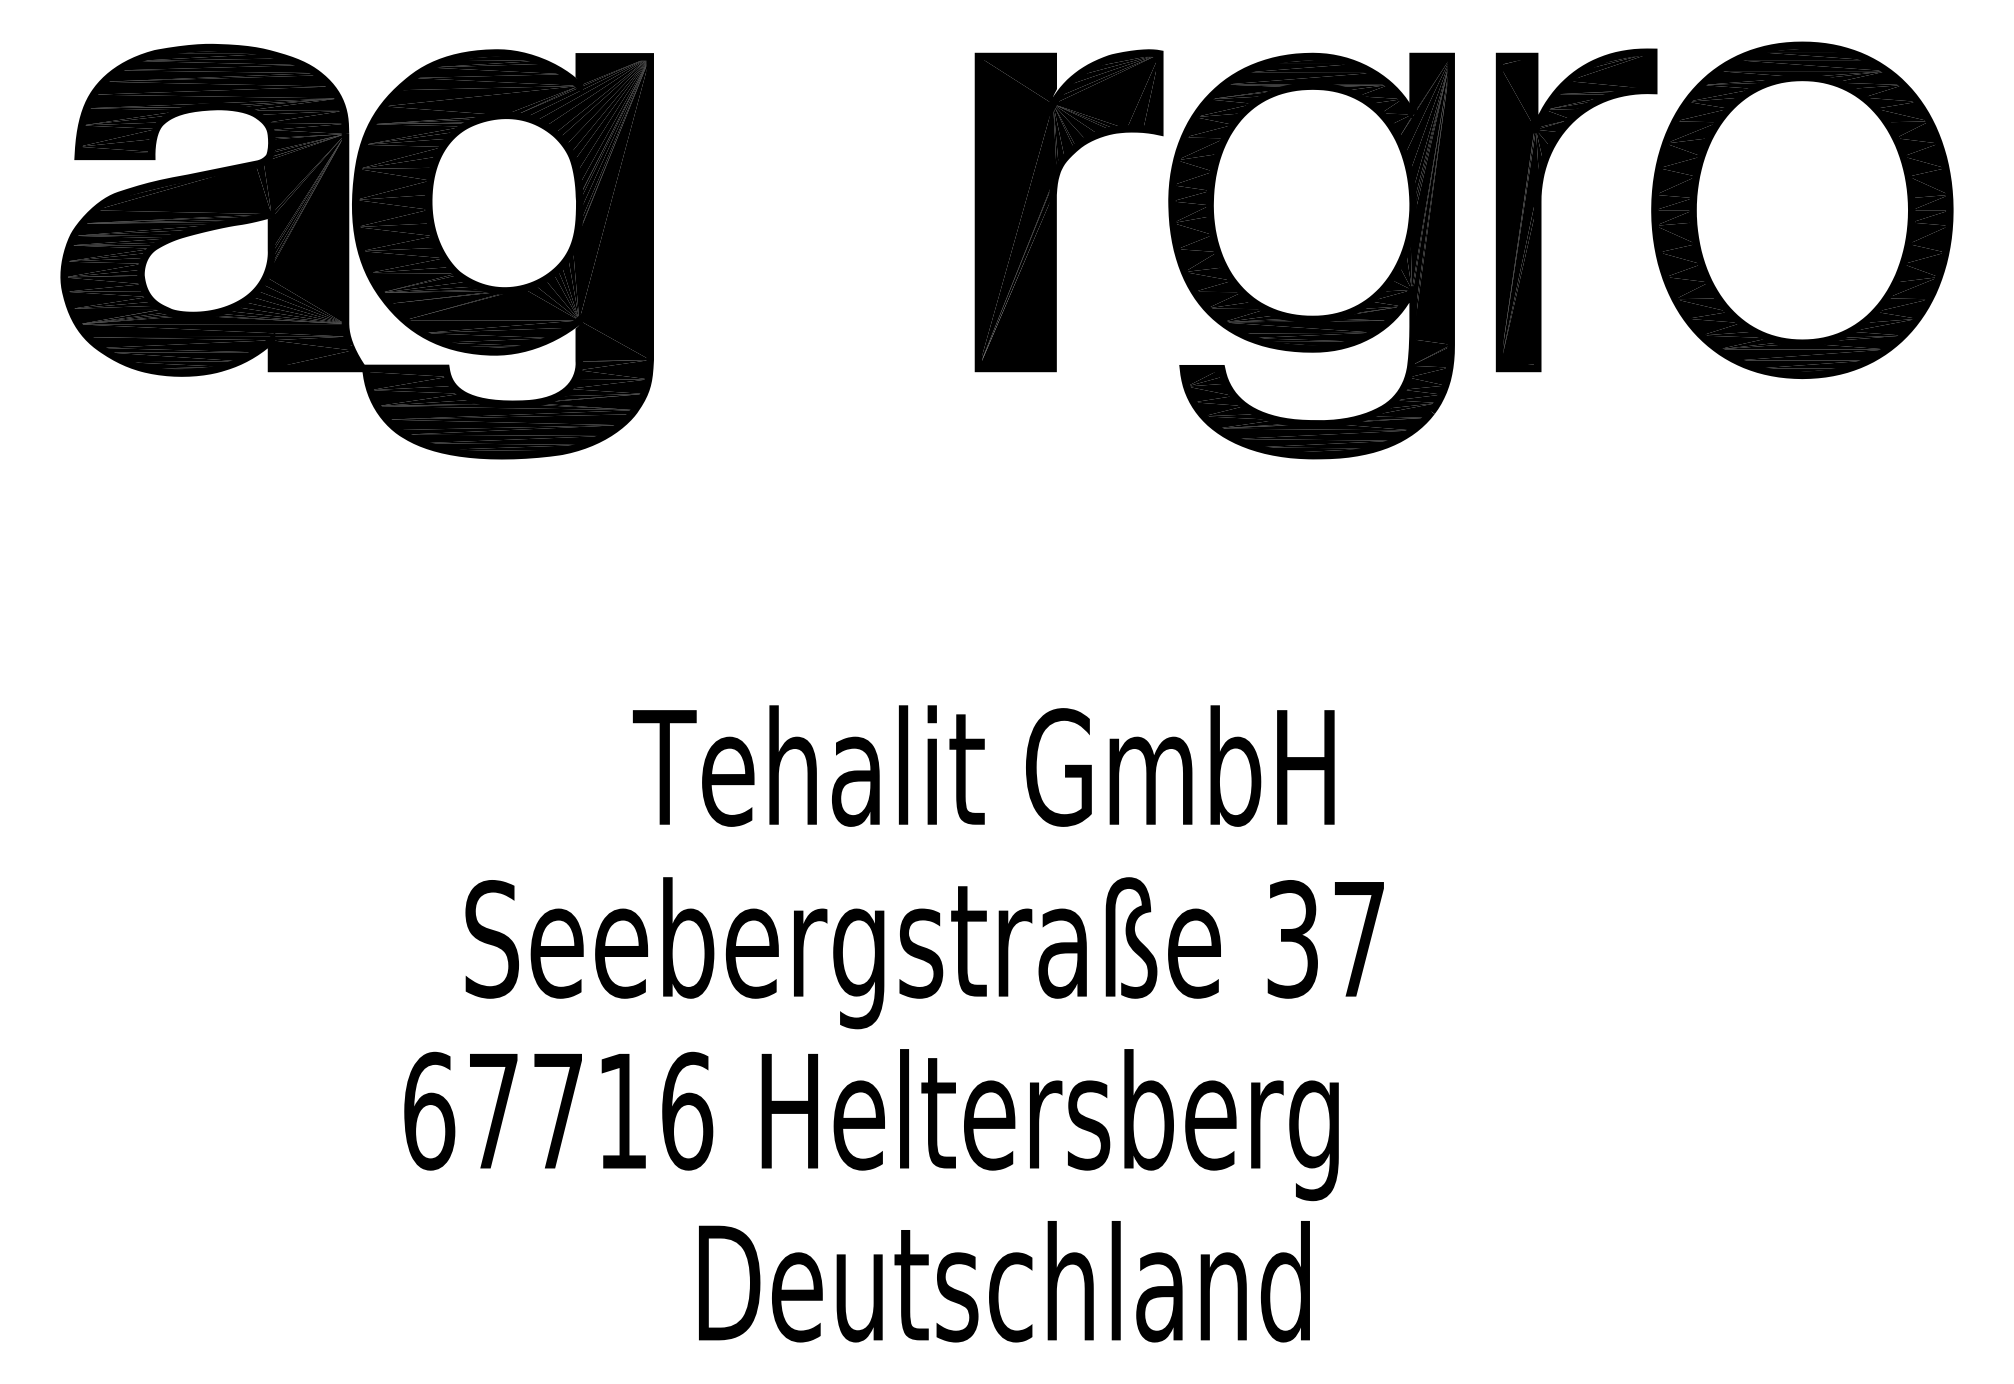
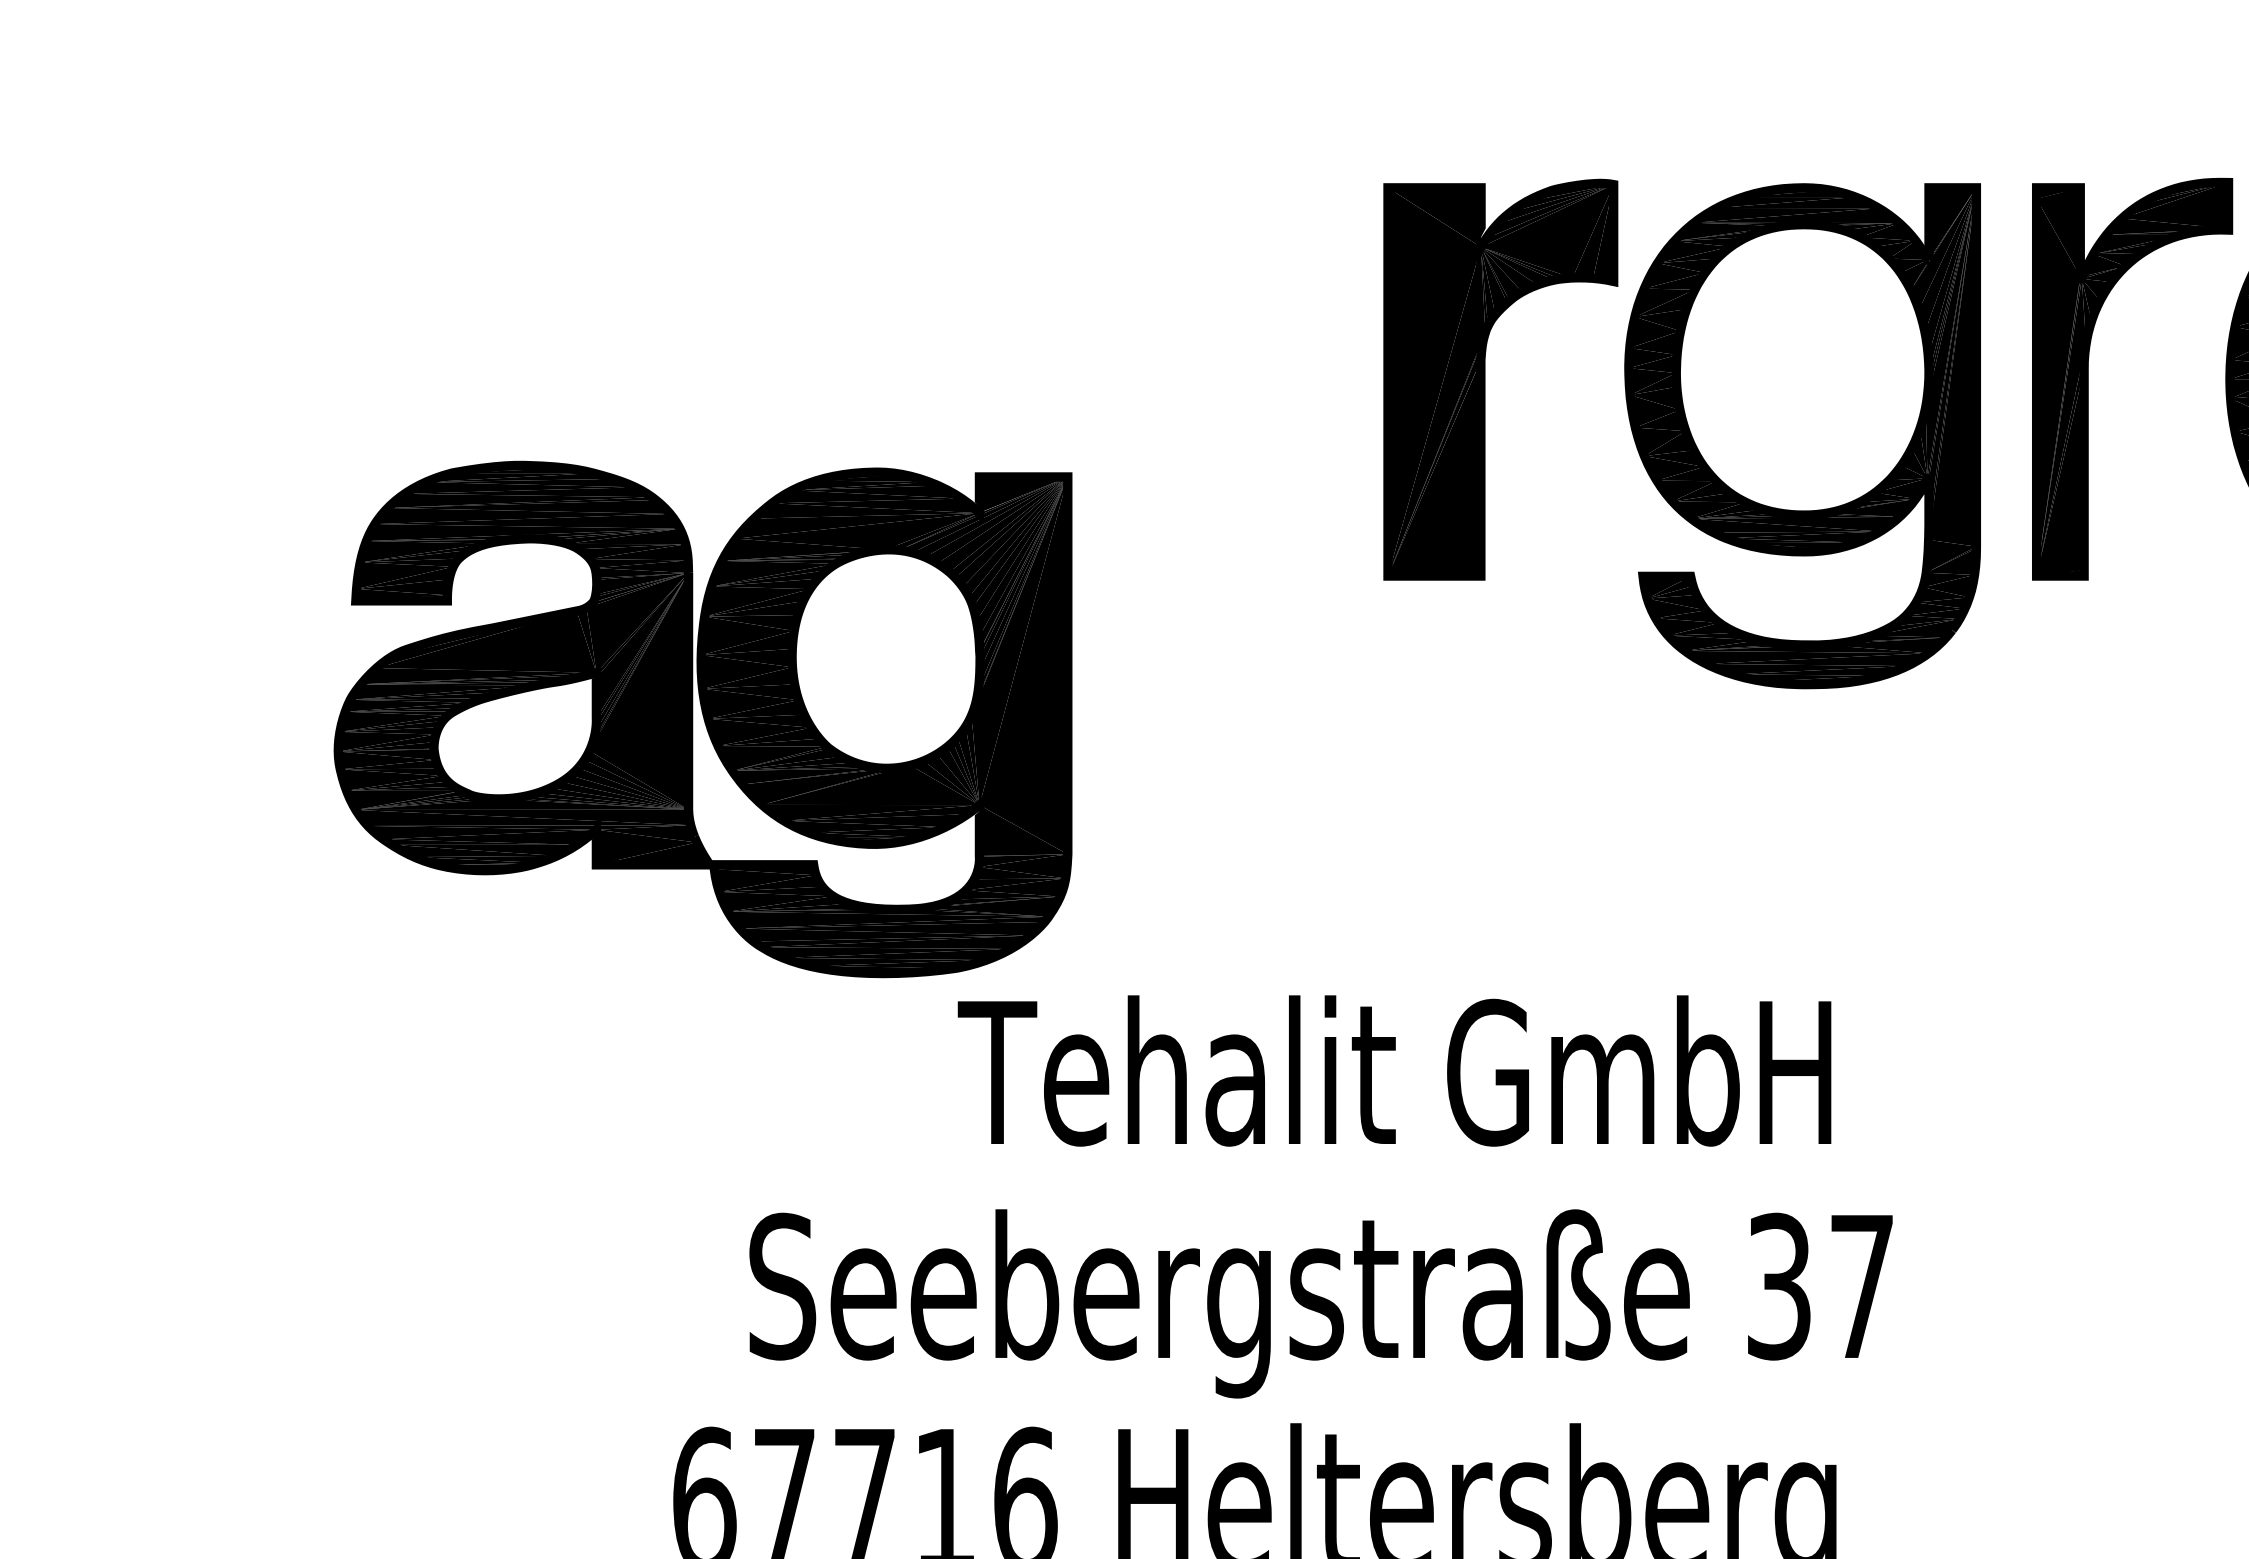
part: (356, 251) -> (702, 719), moved

